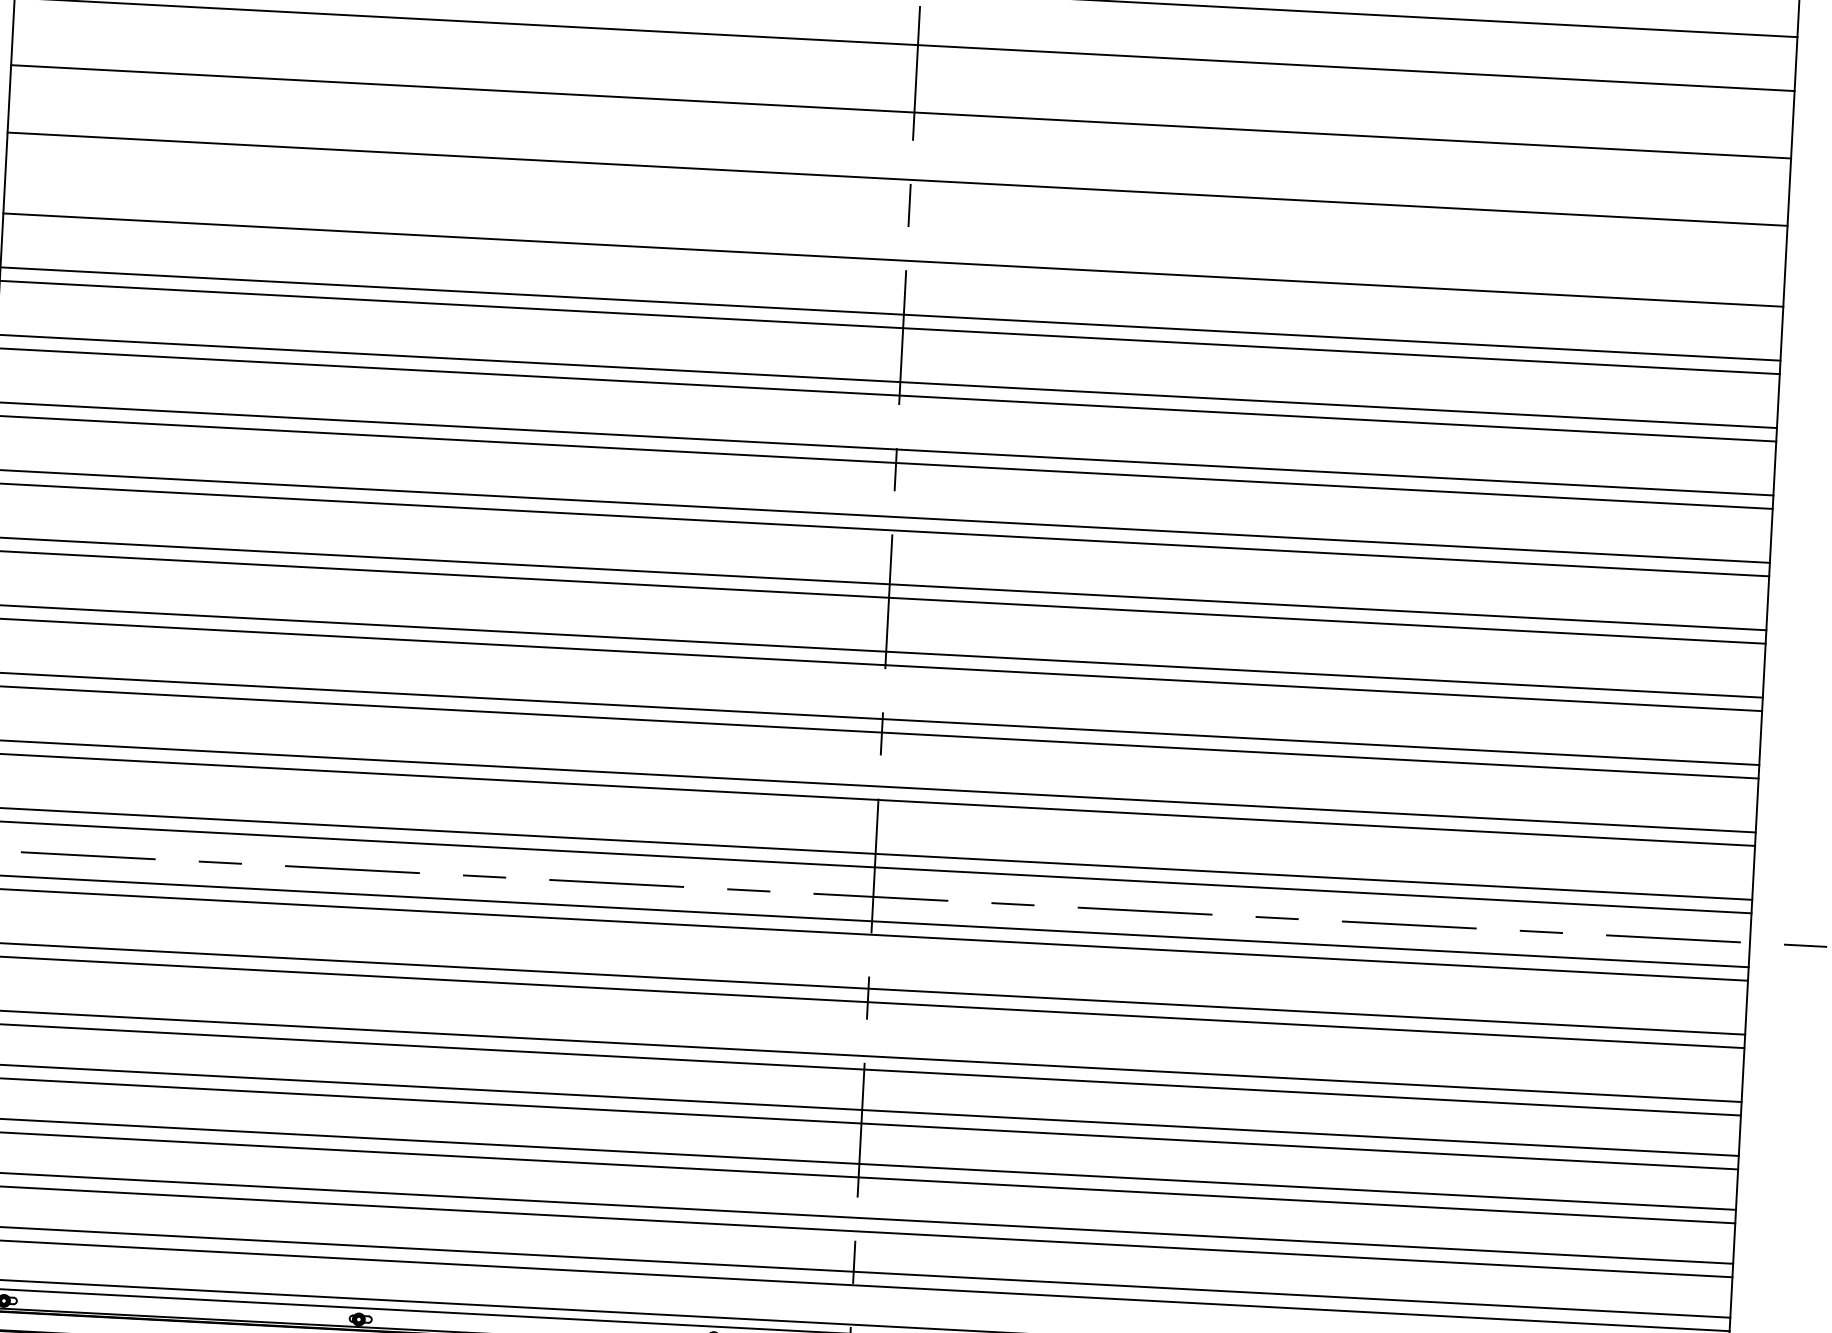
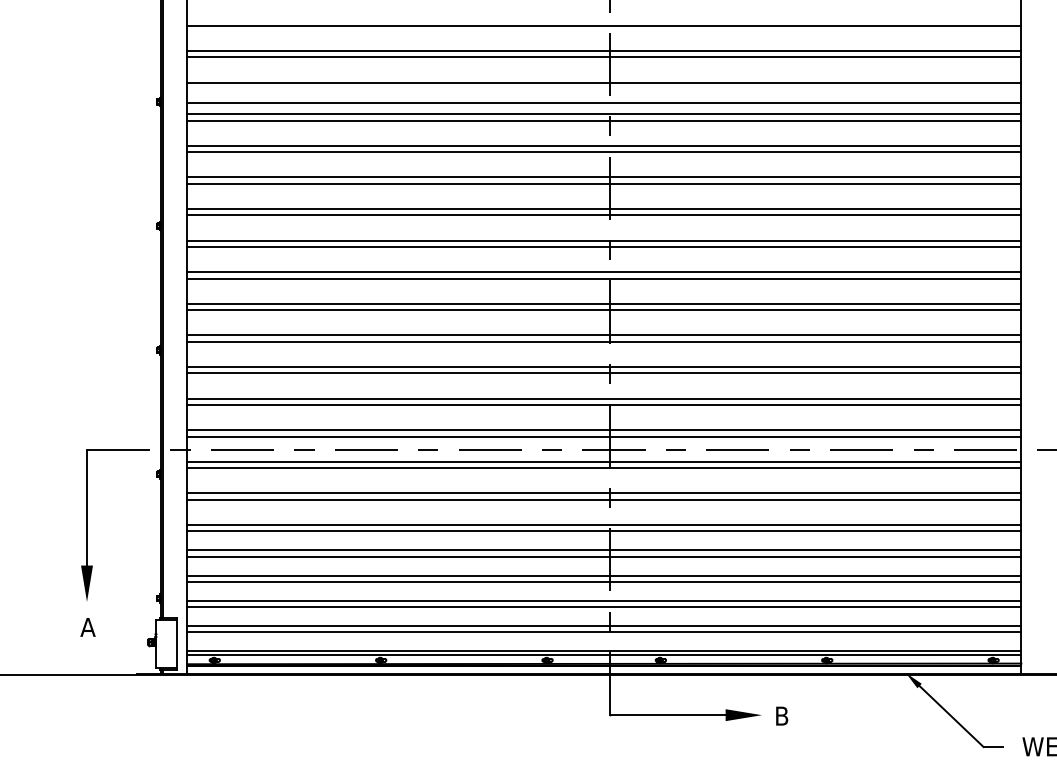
line: (904, 58) -> (604, 57), added
line: (899, 156) -> (604, 103), added
line: (897, 192) -> (604, 120), added
line: (894, 245) -> (604, 145), added

